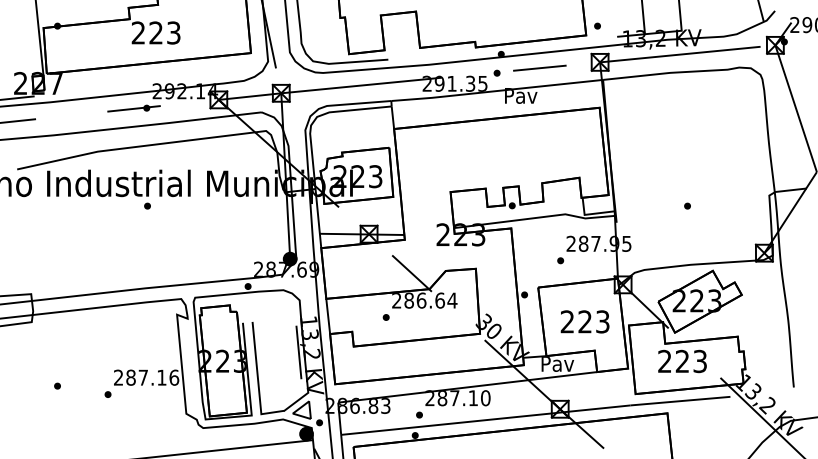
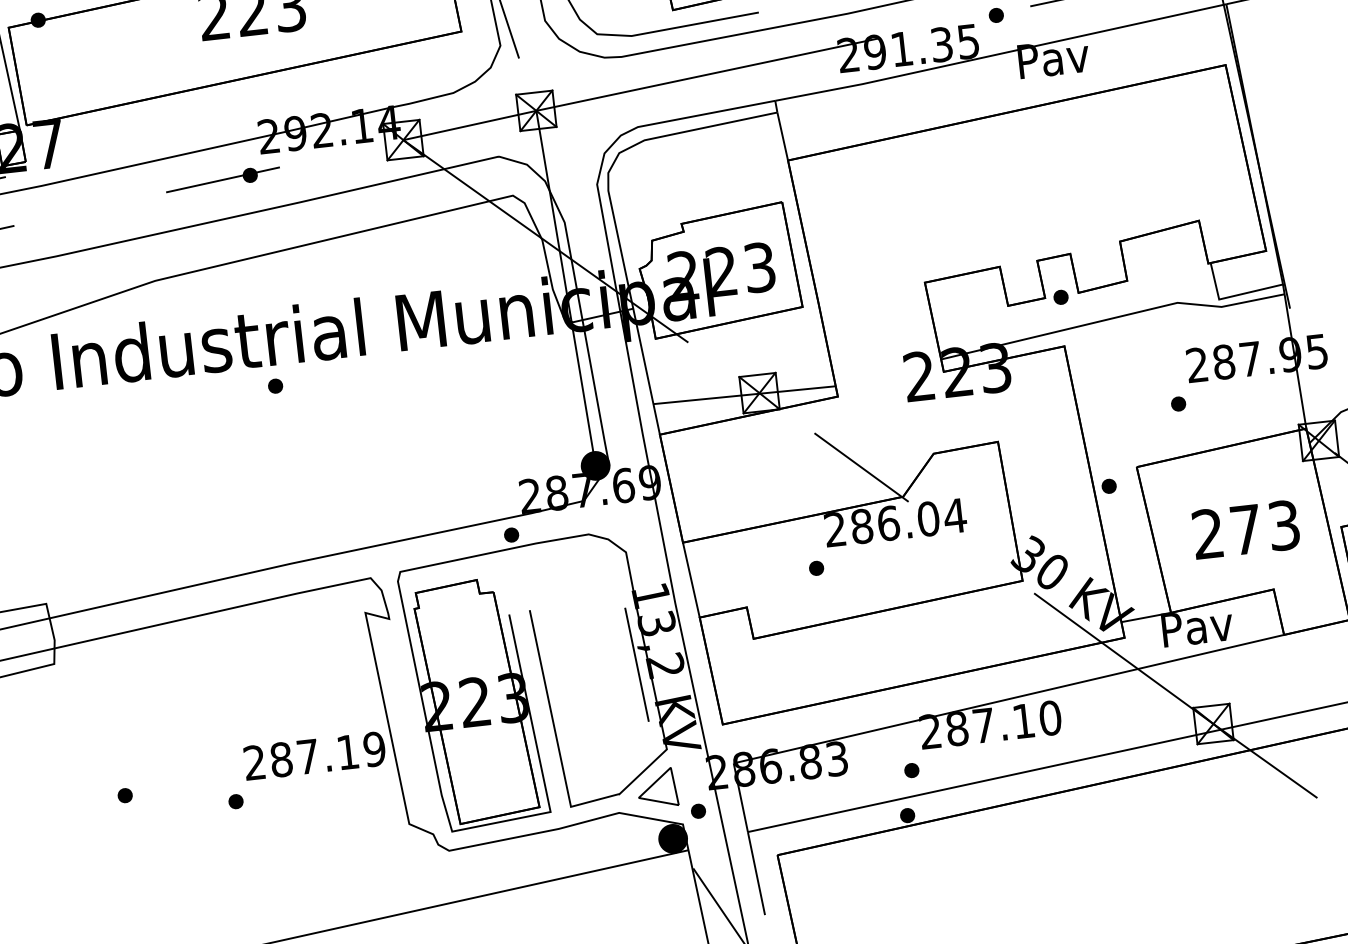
text: (440, 300) -> (929, 518), 286.64 -> 286.04
text: (584, 321) -> (1244, 529), 223 -> 273
text: (174, 377) -> (375, 748), 287.16 -> 287.19

